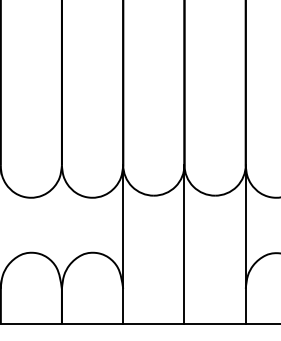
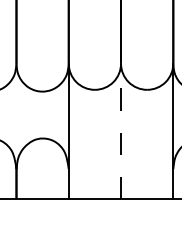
line: (184, 243) -> (121, 130), solid -> dashed

